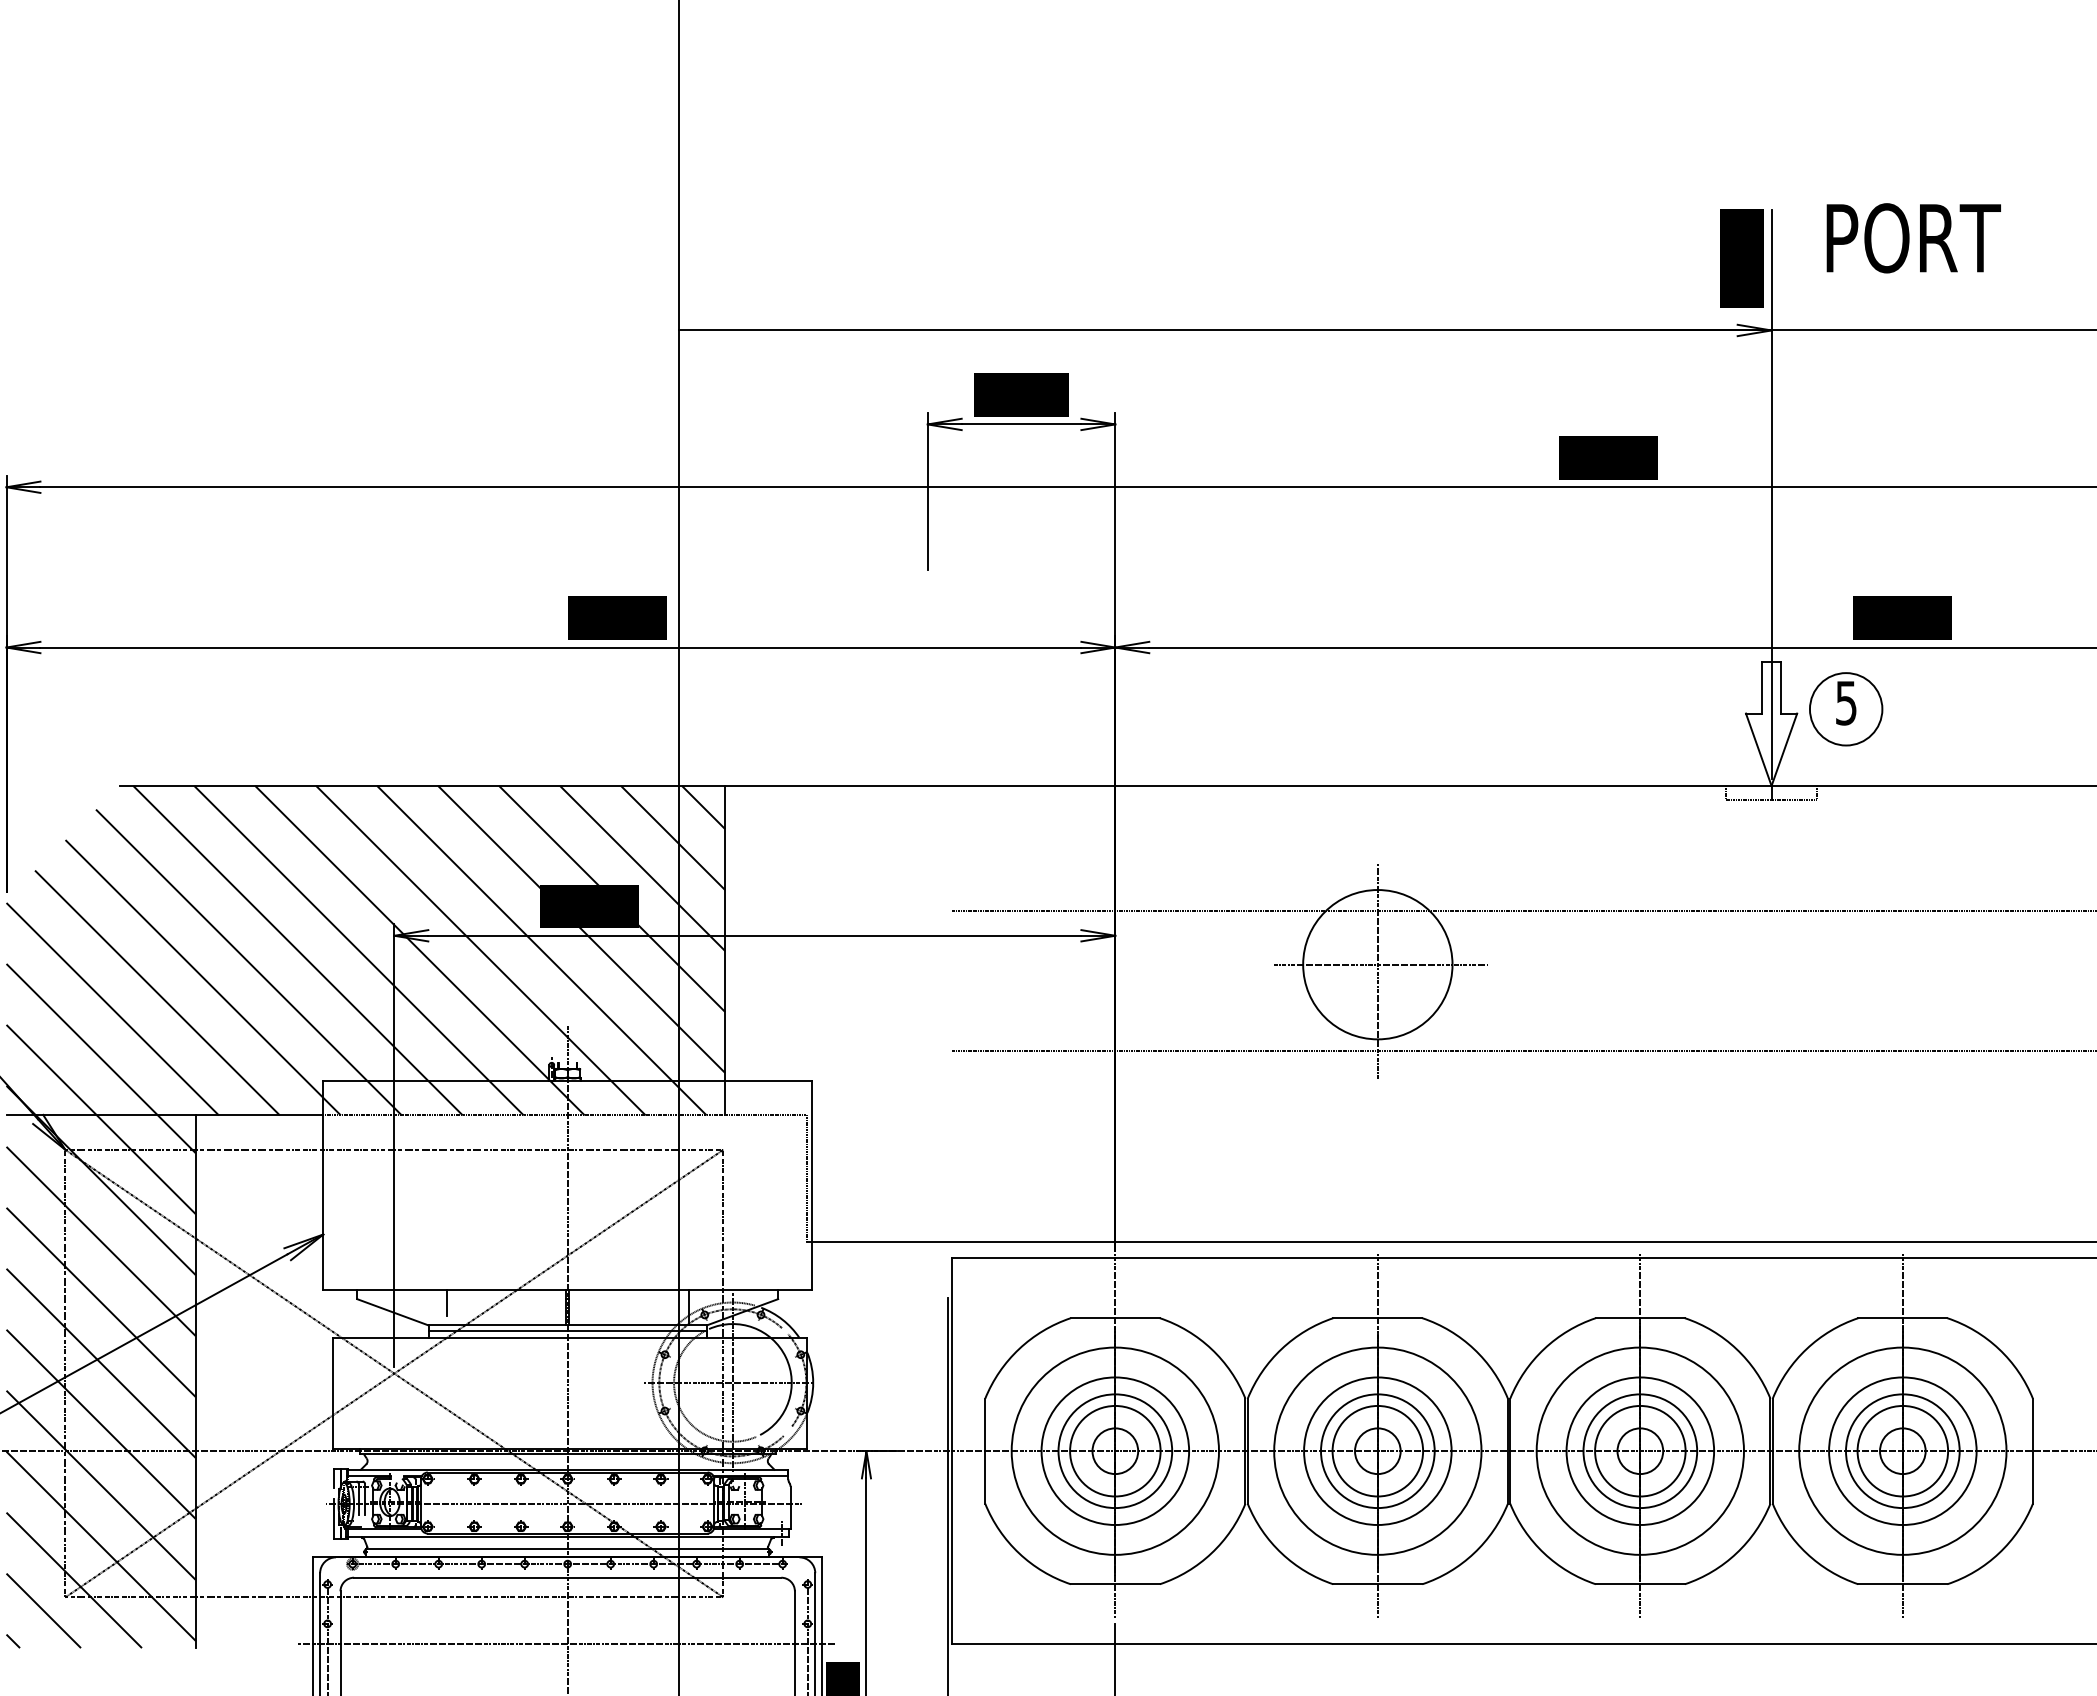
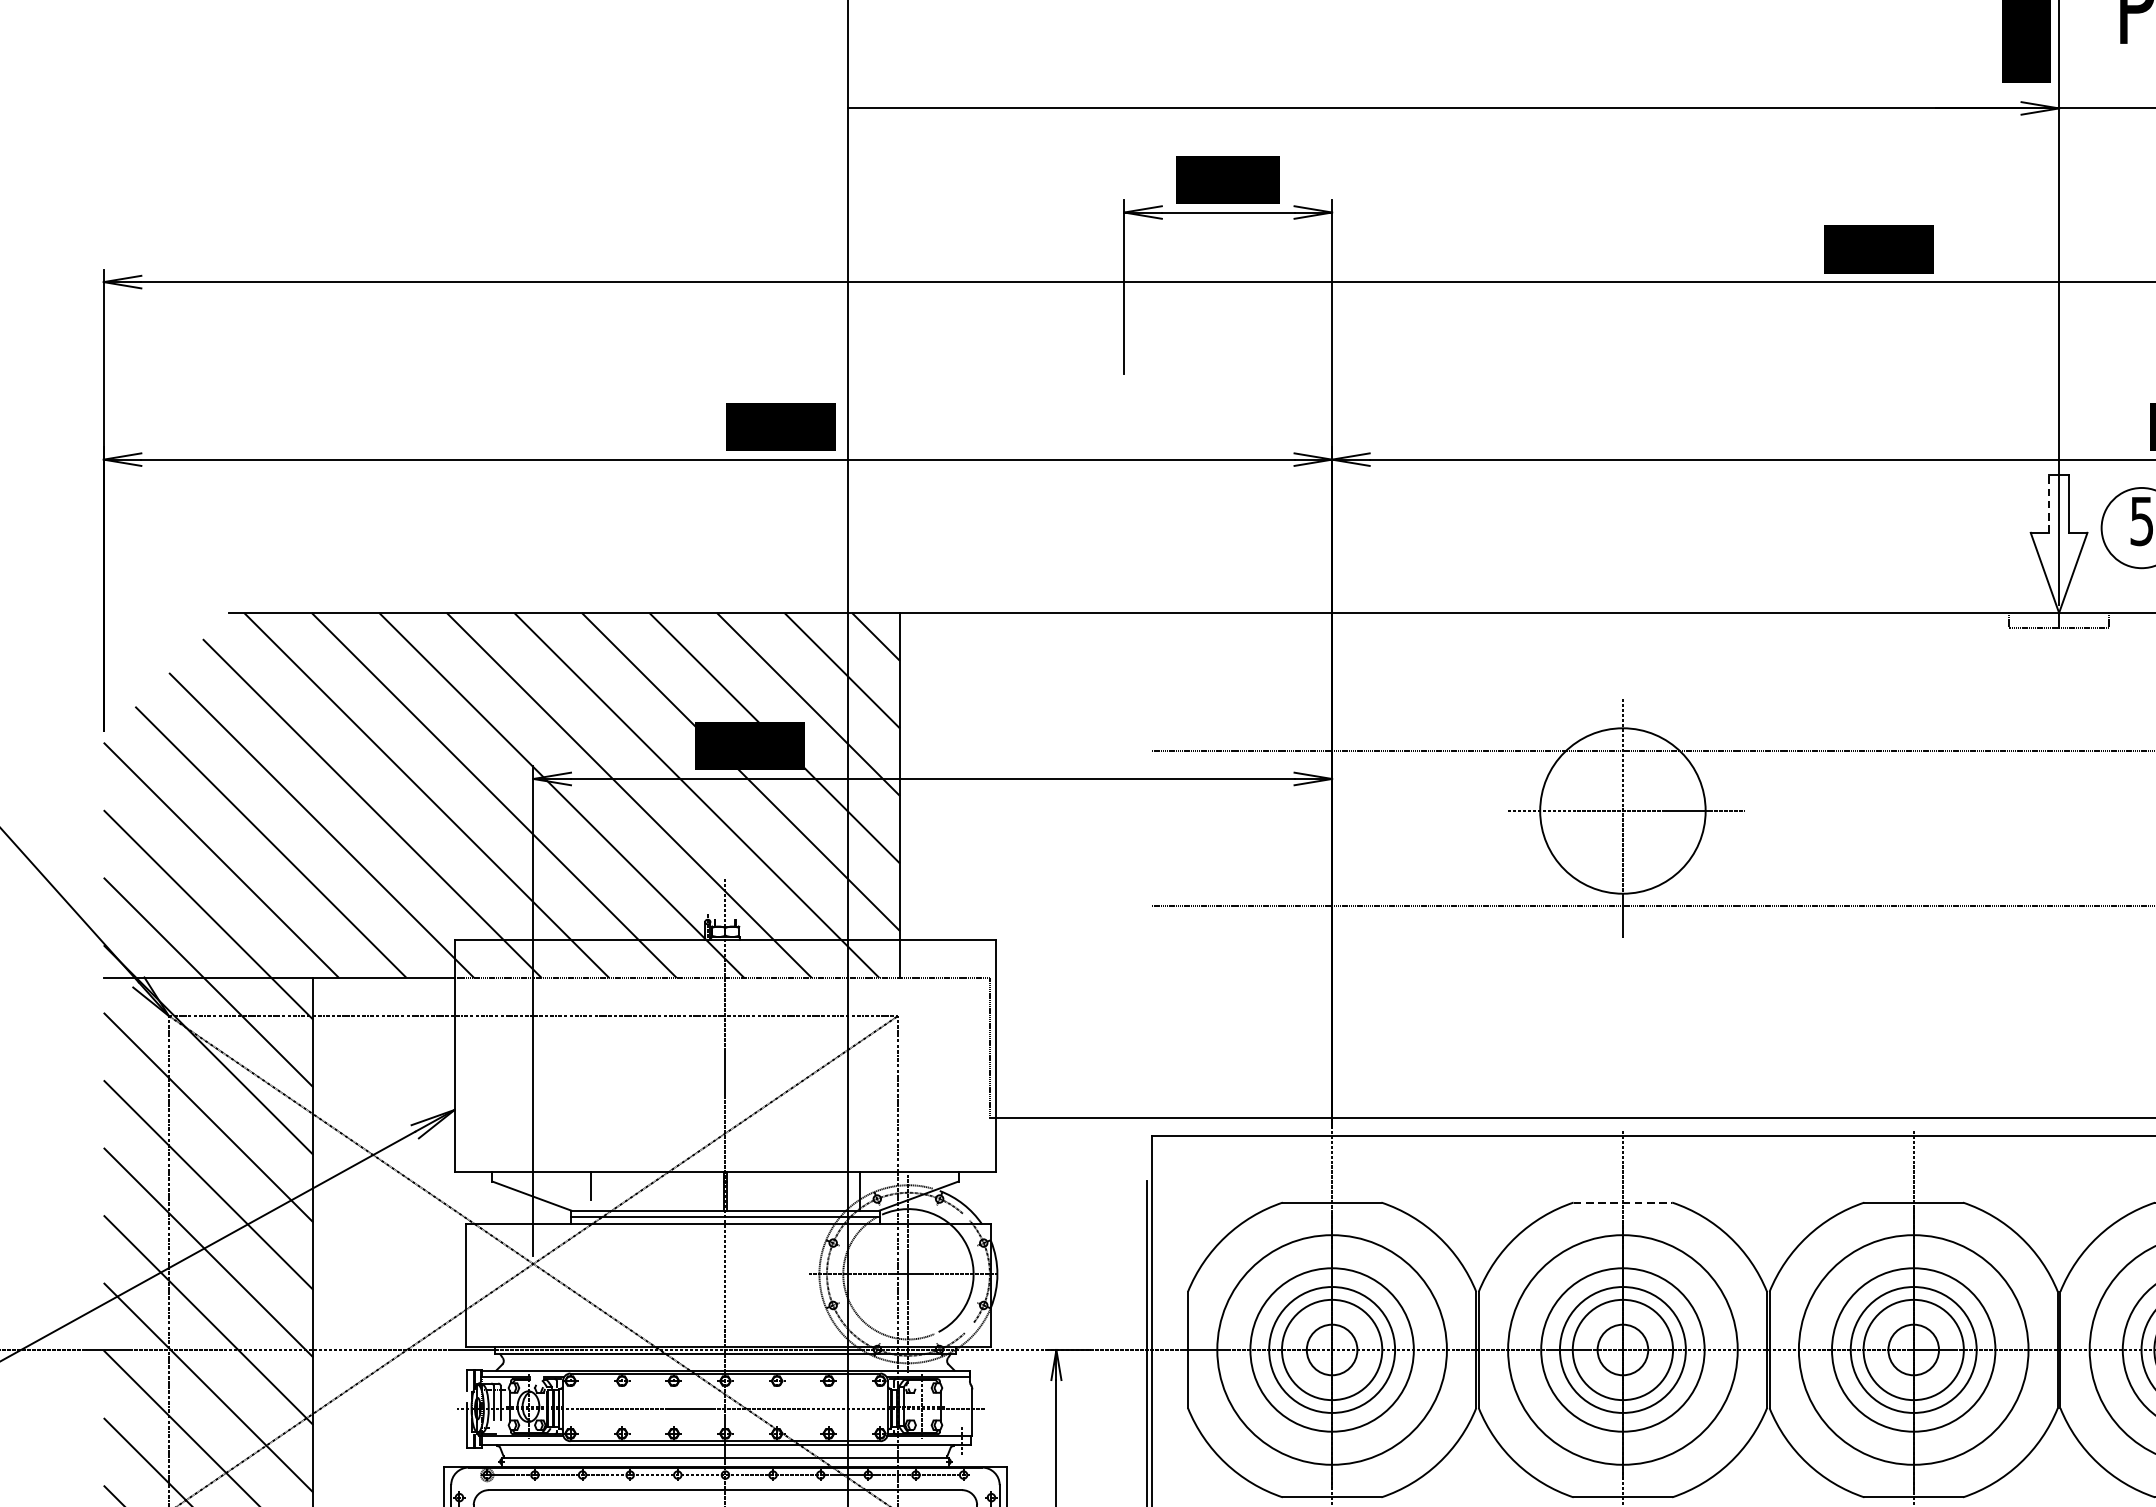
line: (1762, 687) -> (2049, 503), solid -> dashed
line: (1378, 1318) -> (1623, 1202), solid -> dashed

